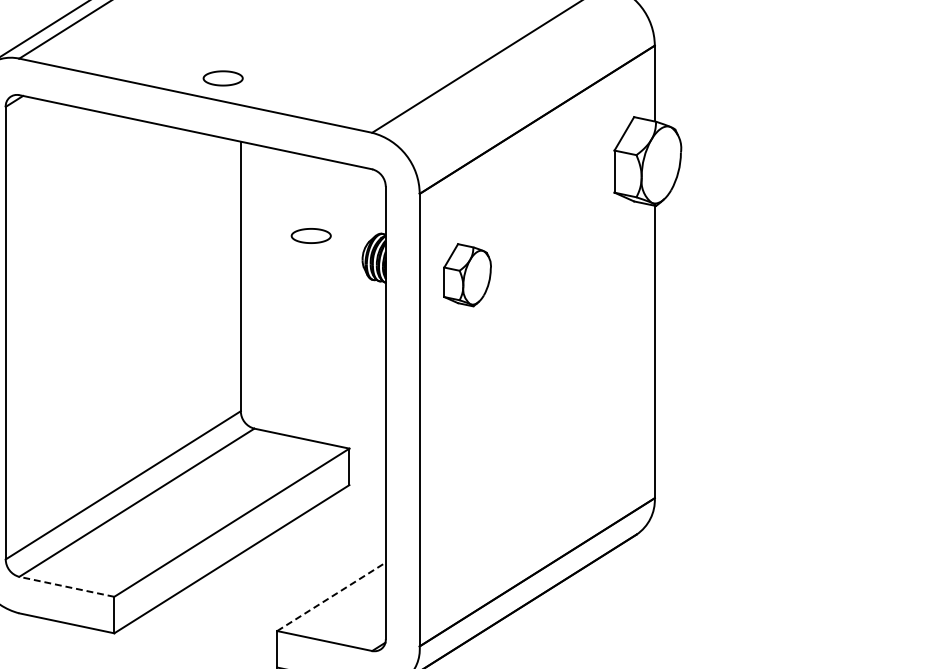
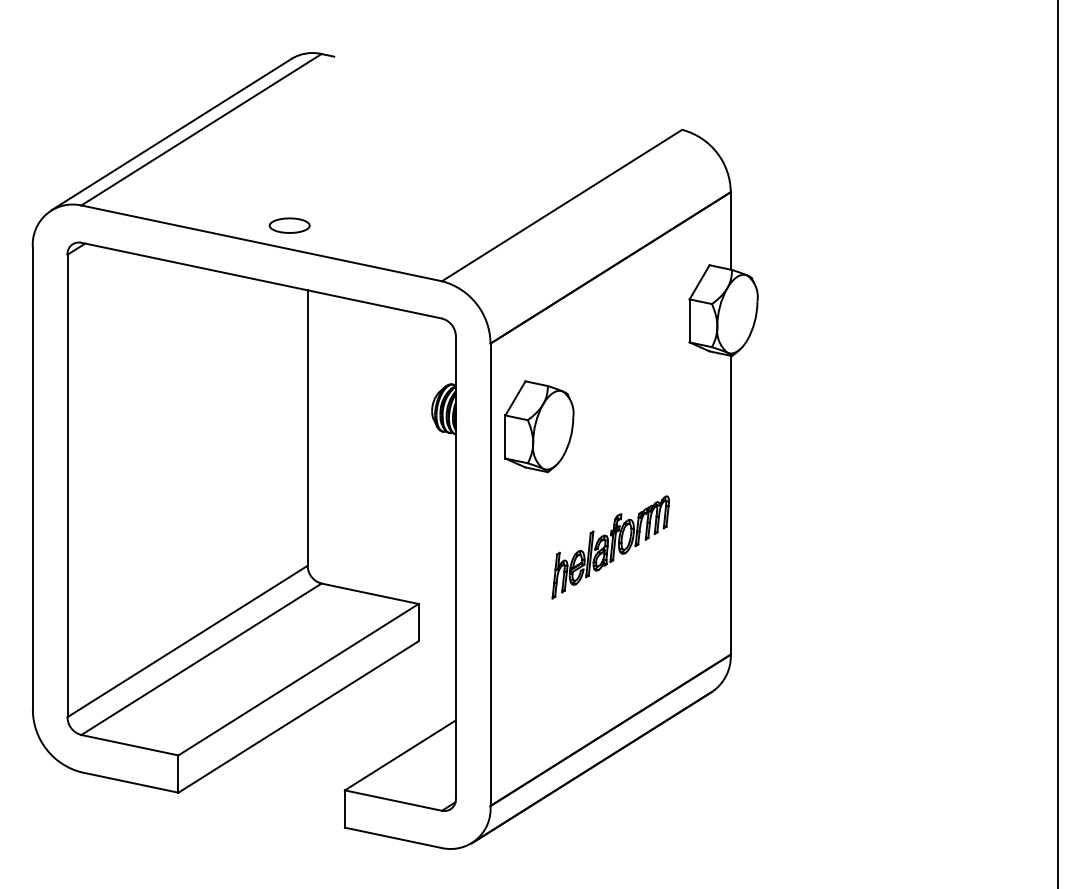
part: (311, 235) -> (379, 386), removed
part: (467, 274) -> (539, 426), size x1.43
part: (537, 393) -> (610, 547), added
line: (66, 587) -> (129, 745), dashed -> solid
line: (331, 596) -> (400, 755), dashed -> solid

